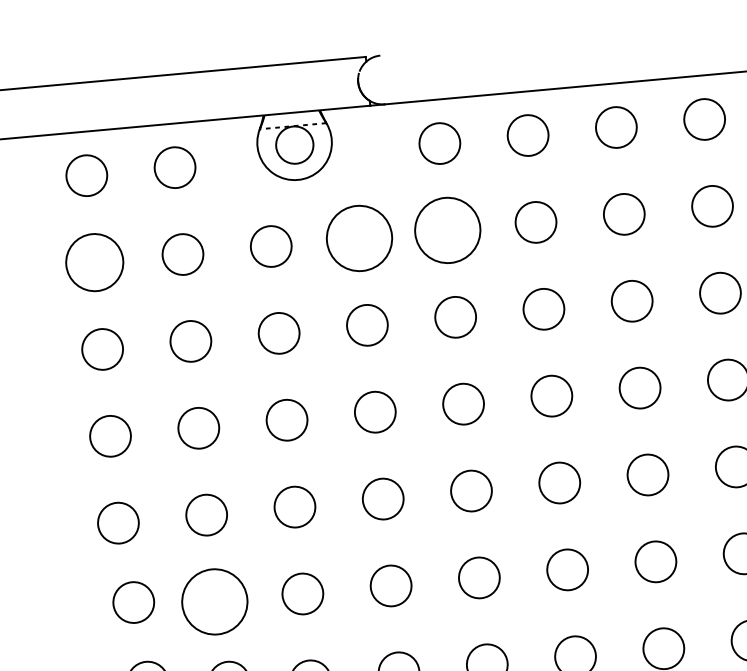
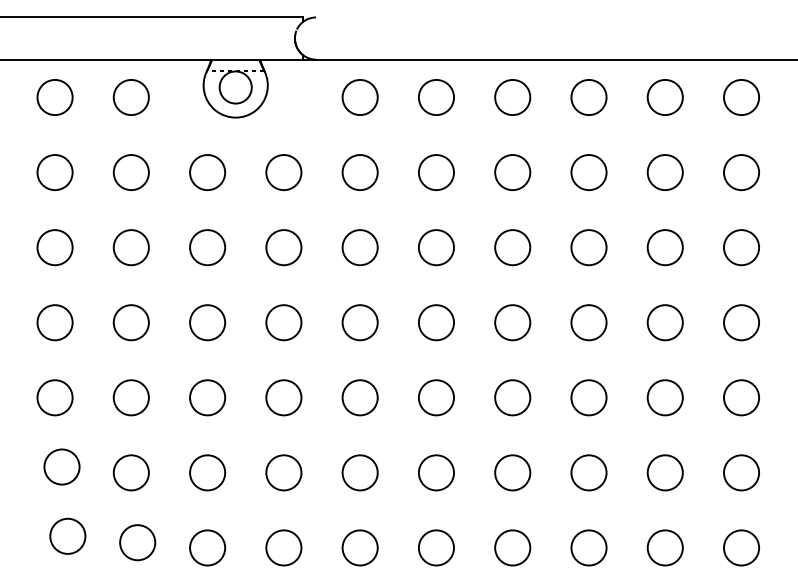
circle: (446, 230) -> (359, 172), size x0.62
circle: (359, 238) -> (283, 172), size x0.62
circle: (94, 262) -> (54, 172), size x0.71
circle: (213, 601) -> (130, 472), size x0.62

